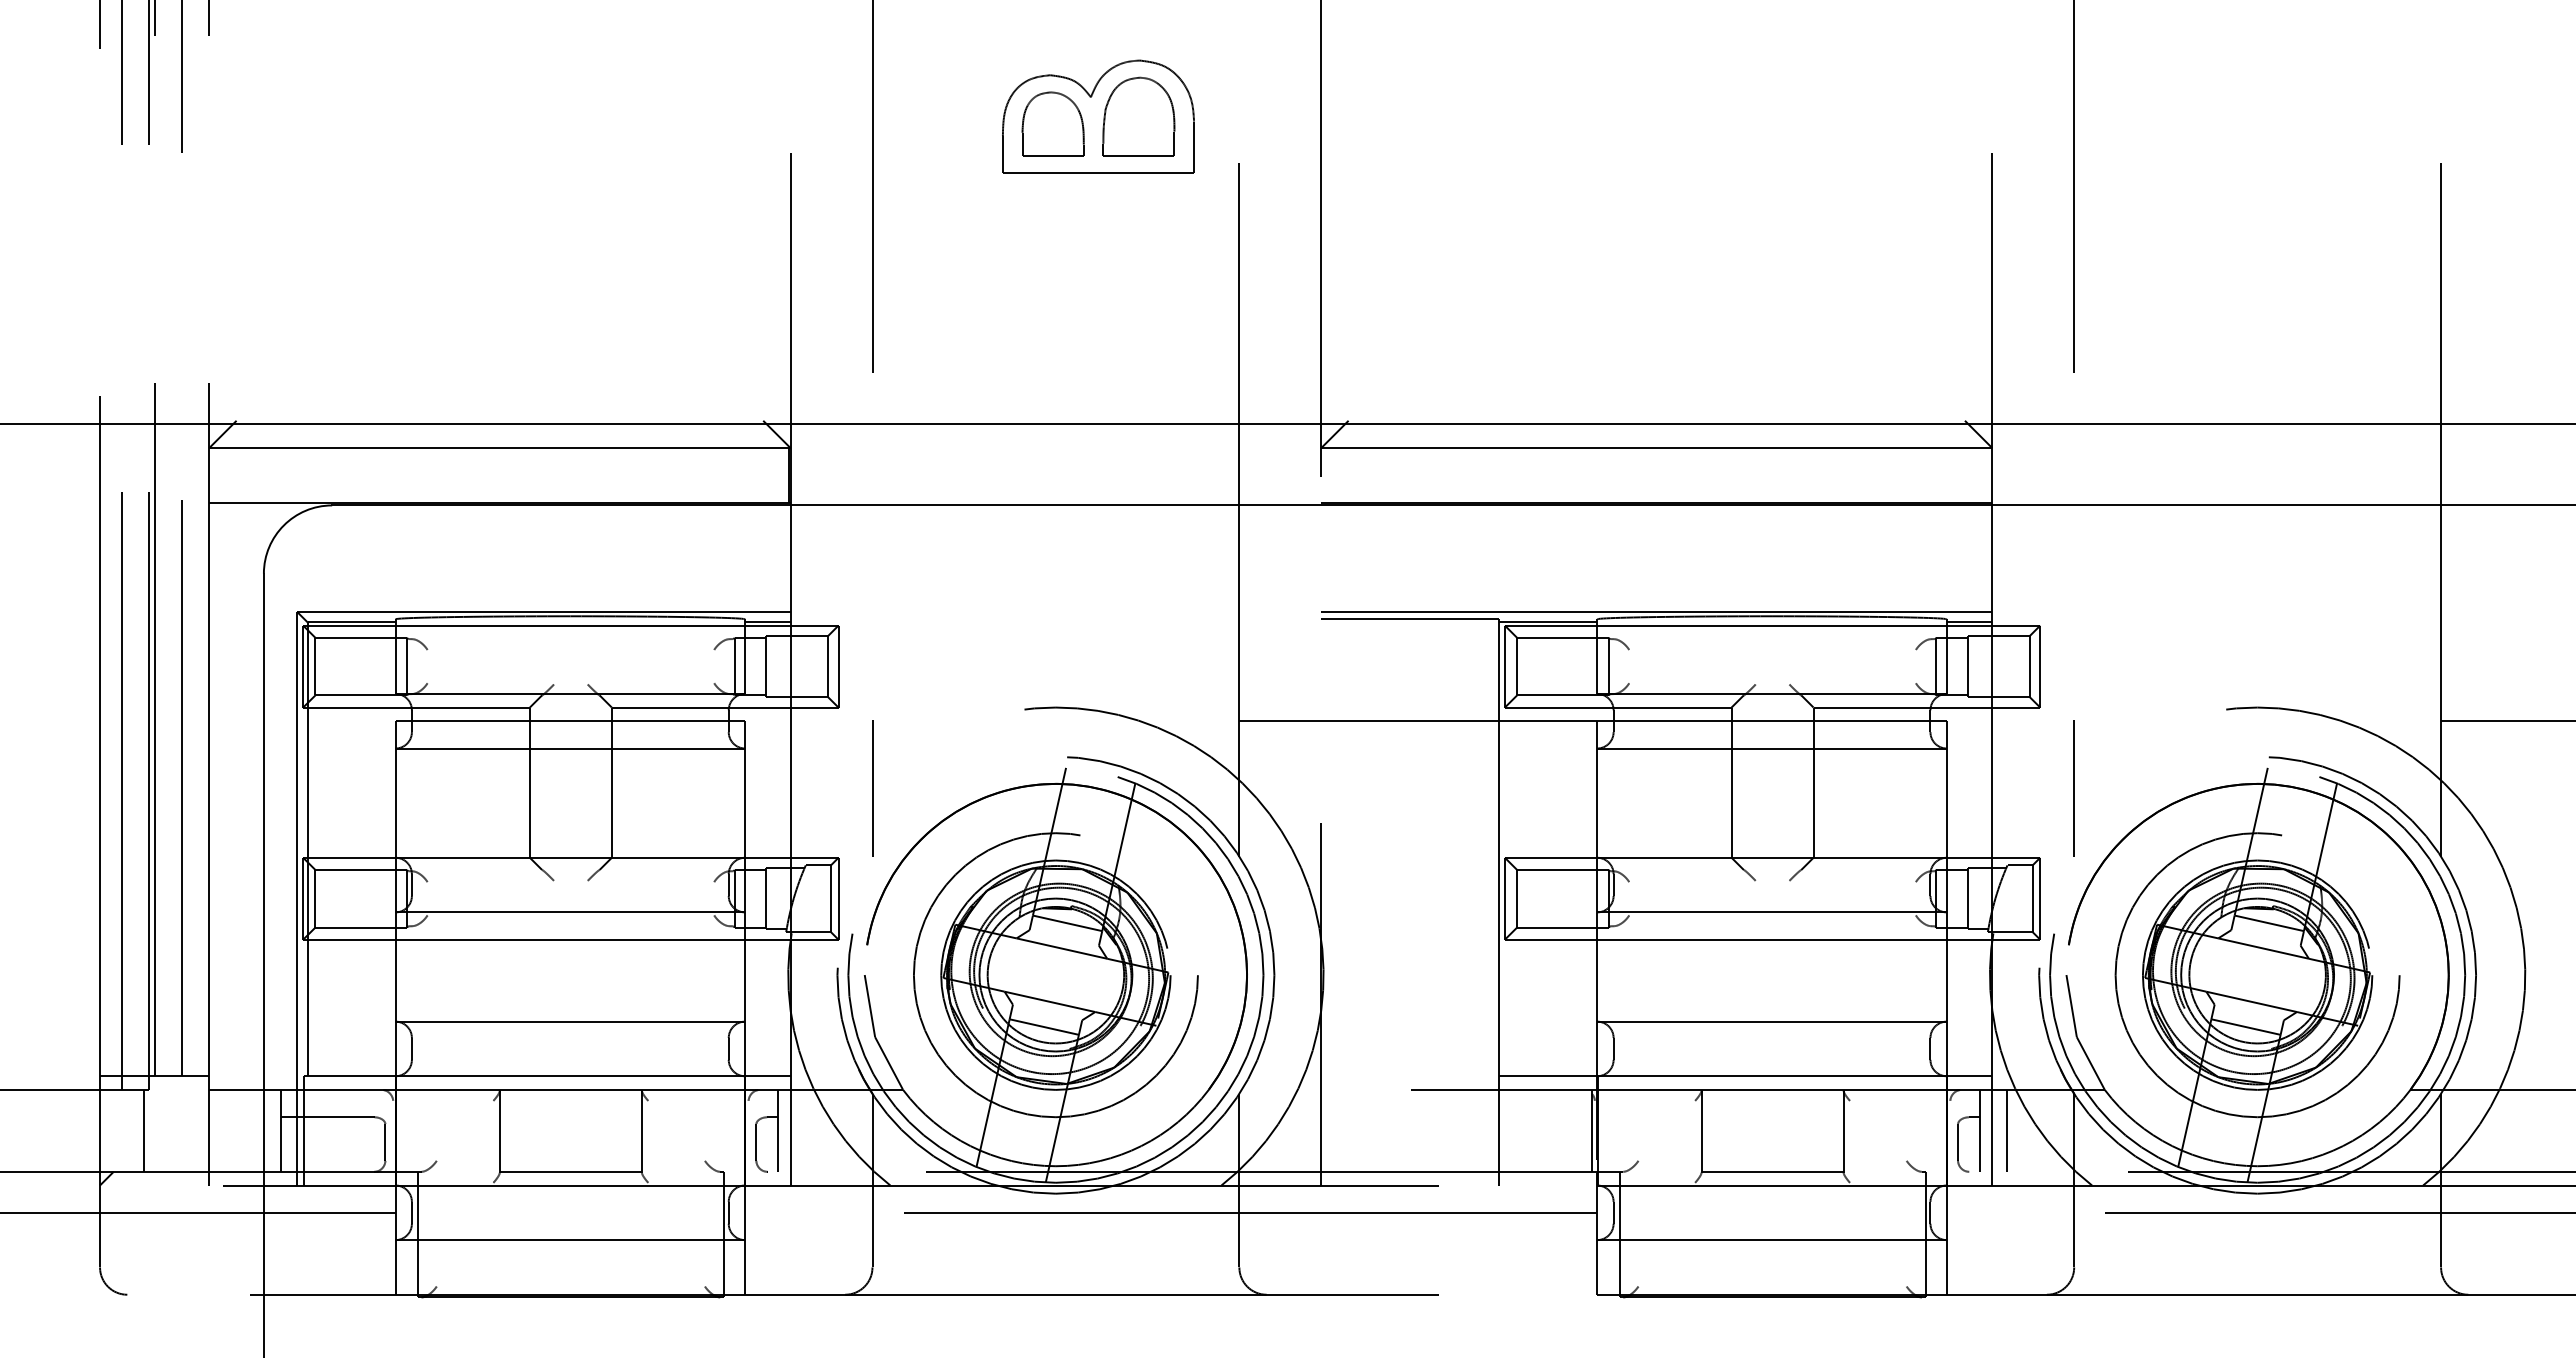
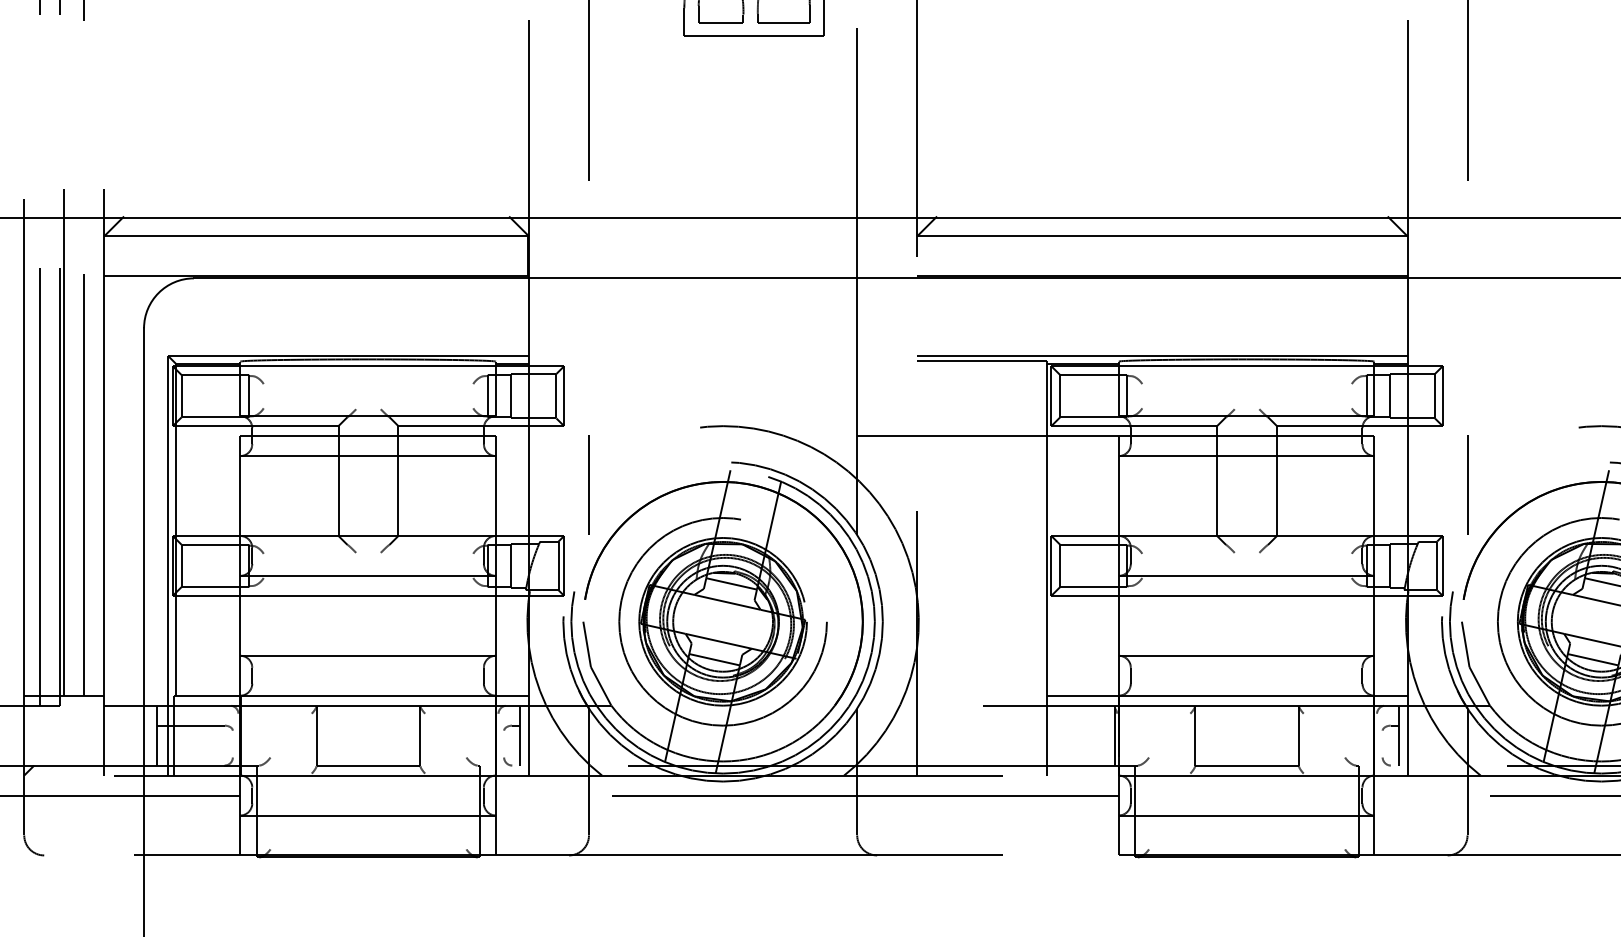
line: (143, 1130) -> (56, 735), removed
line: (2007, 1130) -> (1418, 735), removed
line: (385, 1142) -> (232, 744), removed
line: (756, 1142) -> (504, 744), removed
line: (1958, 1142) -> (1382, 744), removed

